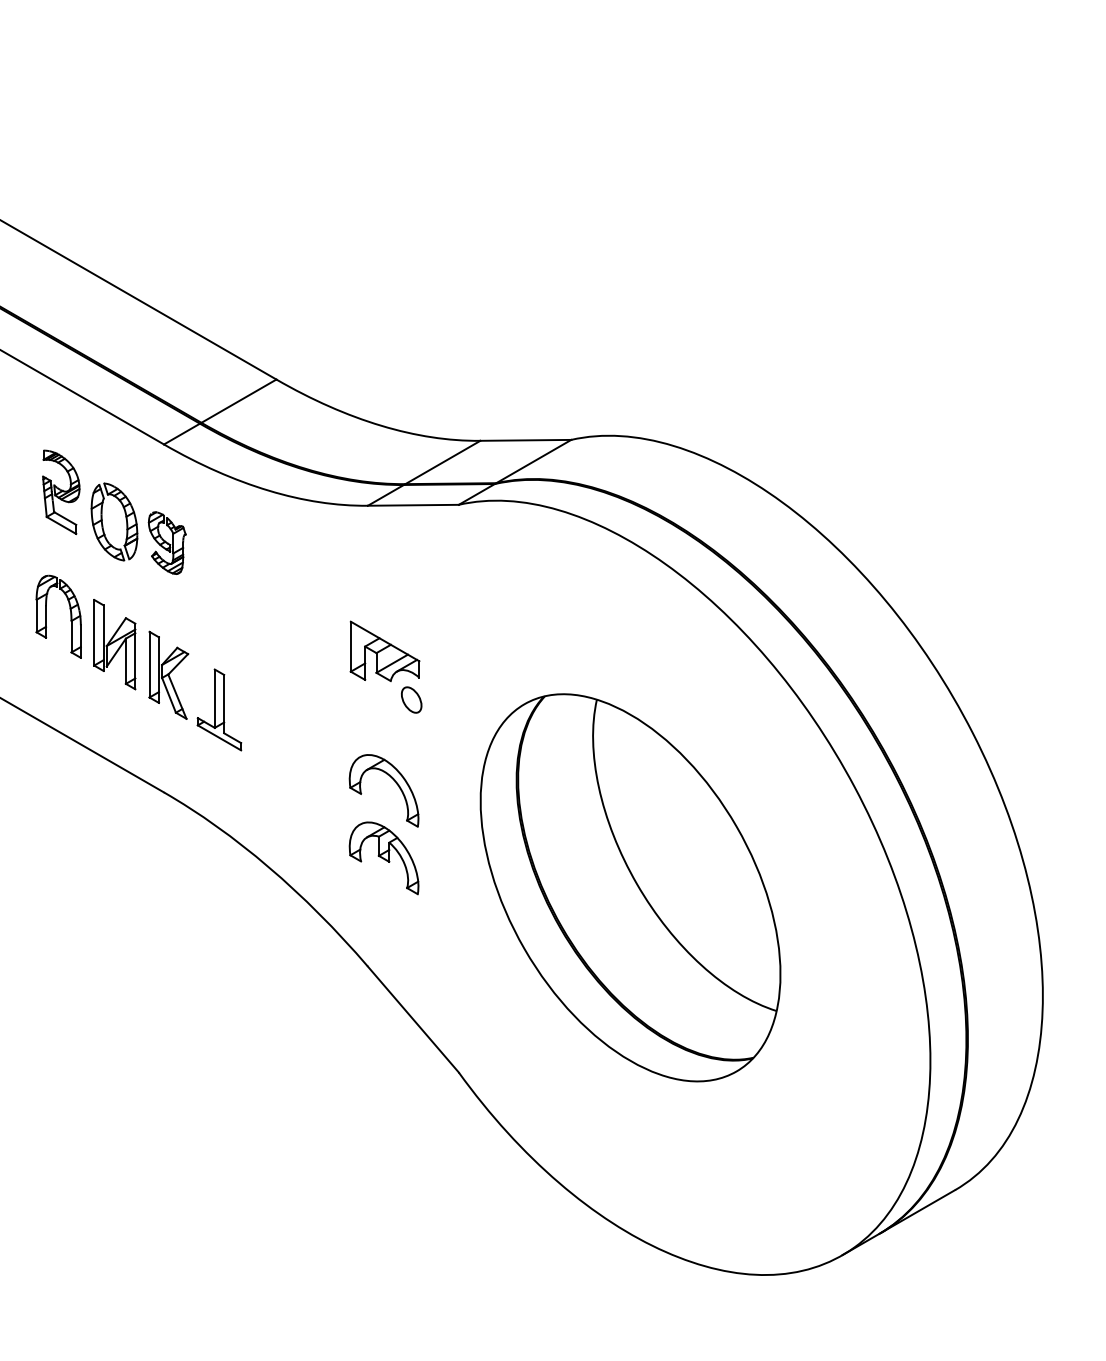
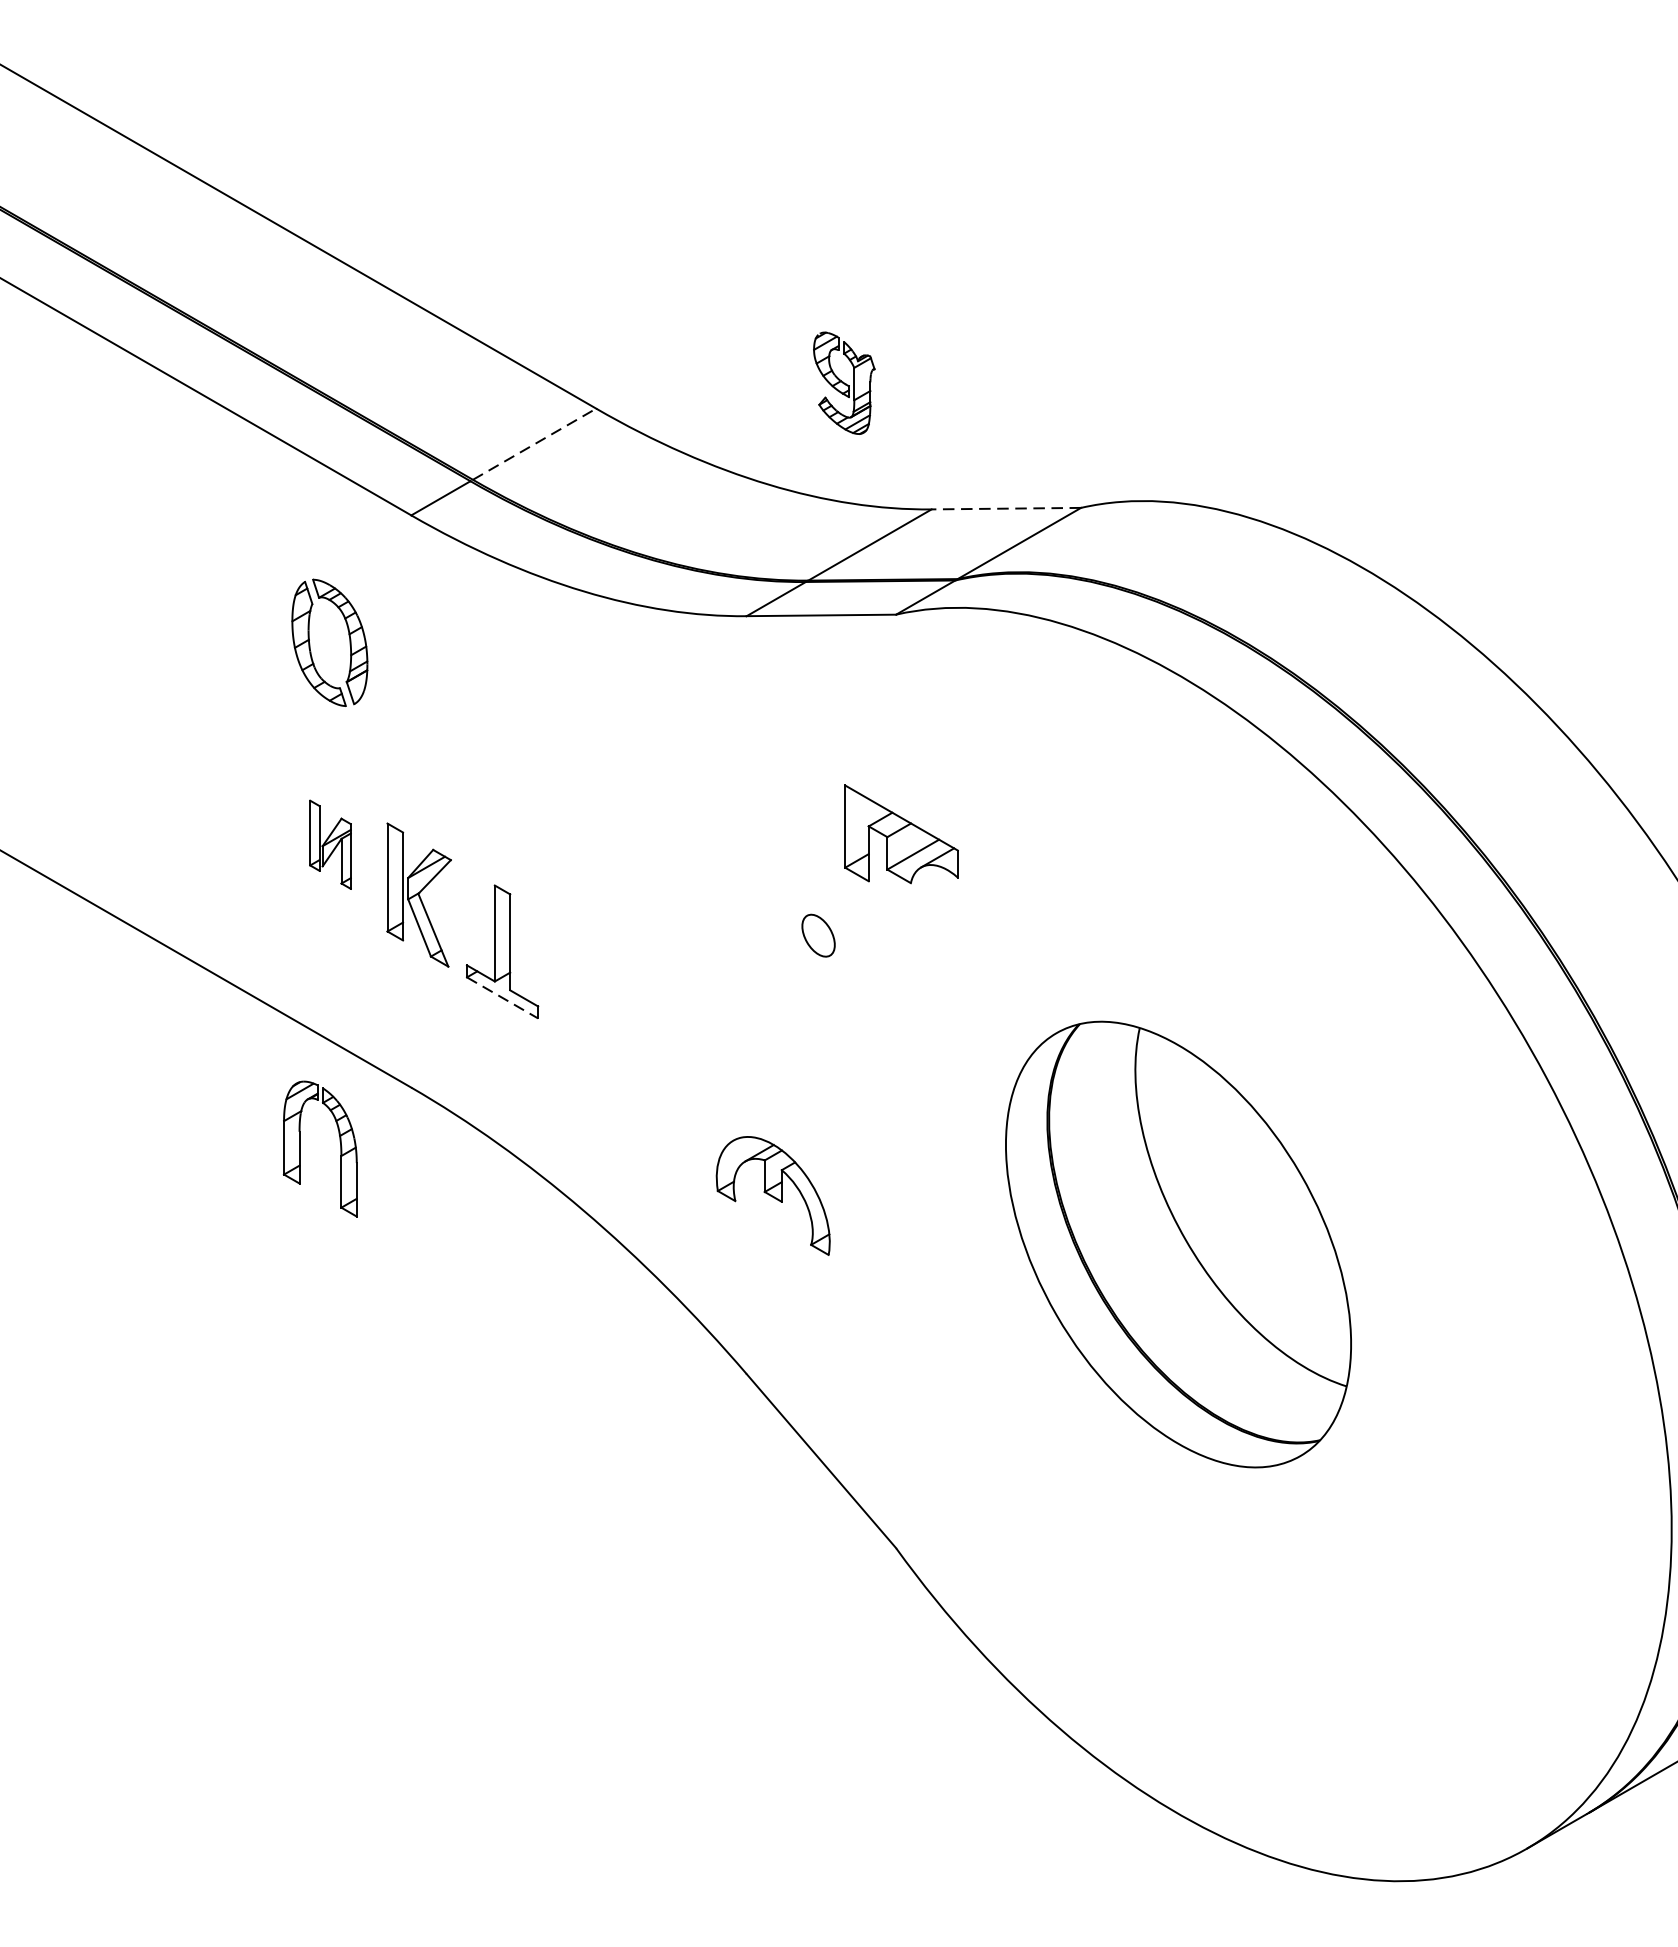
line: (239, 400) -> (535, 443), solid -> dashed
line: (525, 440) -> (1005, 508), solid -> dashed
part: (61, 491) -> (242, 592), removed
part: (166, 542) -> (842, 382), moved
part: (46, 616) -> (300, 1148), moved
part: (114, 644) -> (329, 844), size x0.6
part: (384, 650) -> (900, 832), moved
line: (219, 737) -> (502, 997), solid -> dashed
part: (395, 783) -> (792, 1072), removed
part: (630, 887) -> (1178, 1243), size x0.7

